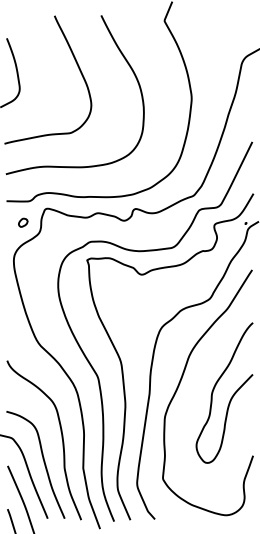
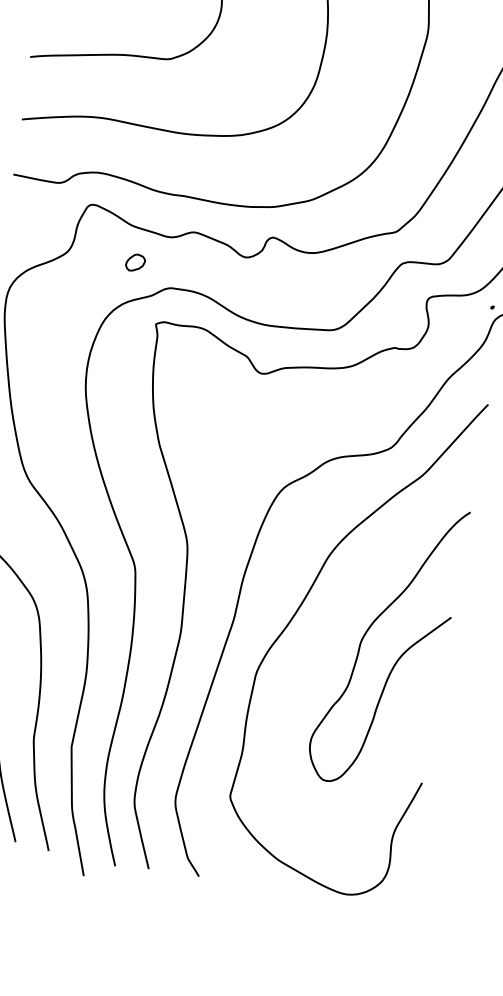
part: (23, 222) -> (136, 262), moved

